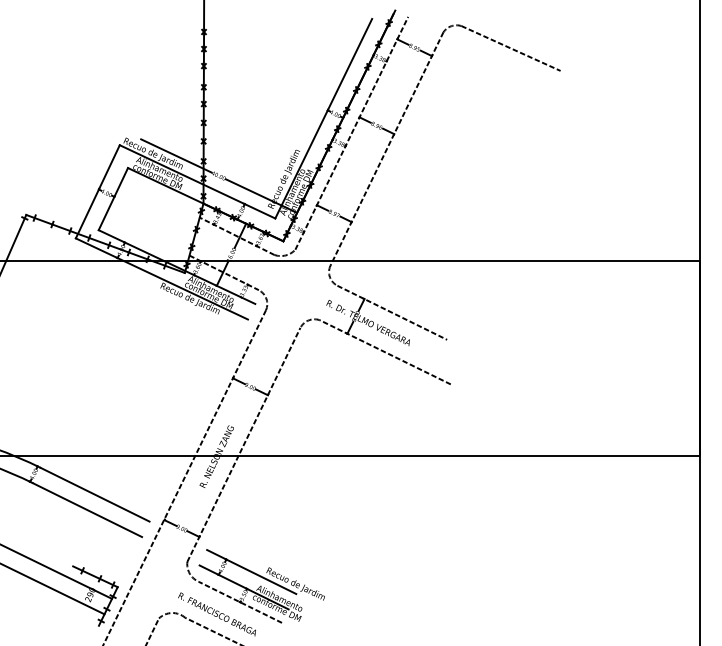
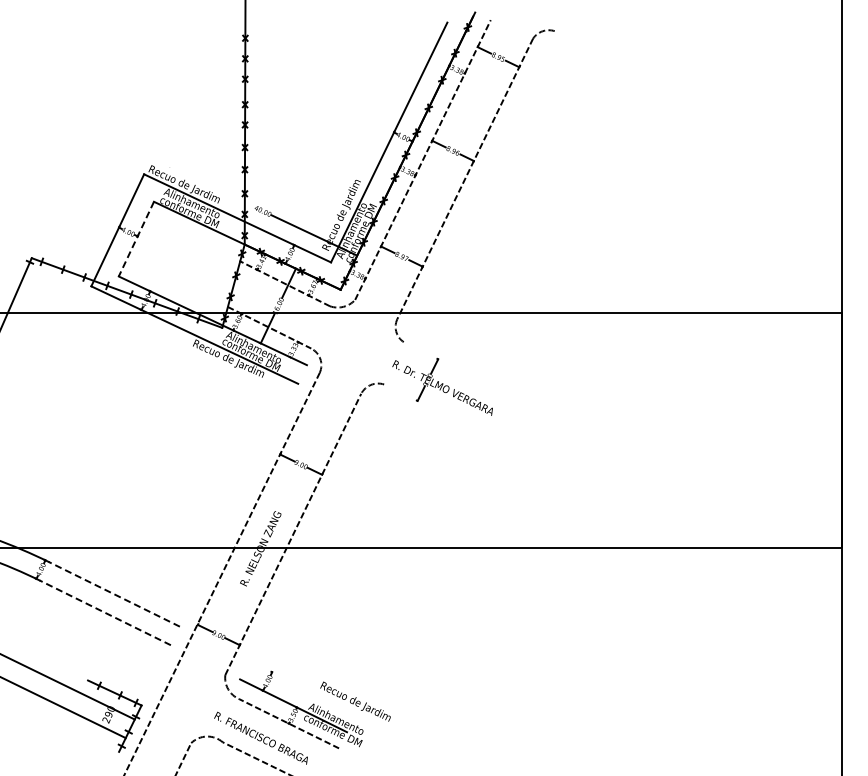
line: (510, 48) -> (613, 58), removed
line: (175, 156) -> (211, 187), removed
line: (113, 199) -> (136, 239), solid -> dashed
line: (392, 312) -> (471, 375), removed
line: (384, 351) -> (462, 422), removed
line: (94, 494) -> (113, 594), solid -> dashed
line: (86, 509) -> (104, 612), solid -> dashed
line: (251, 571) -> (302, 686), removed

